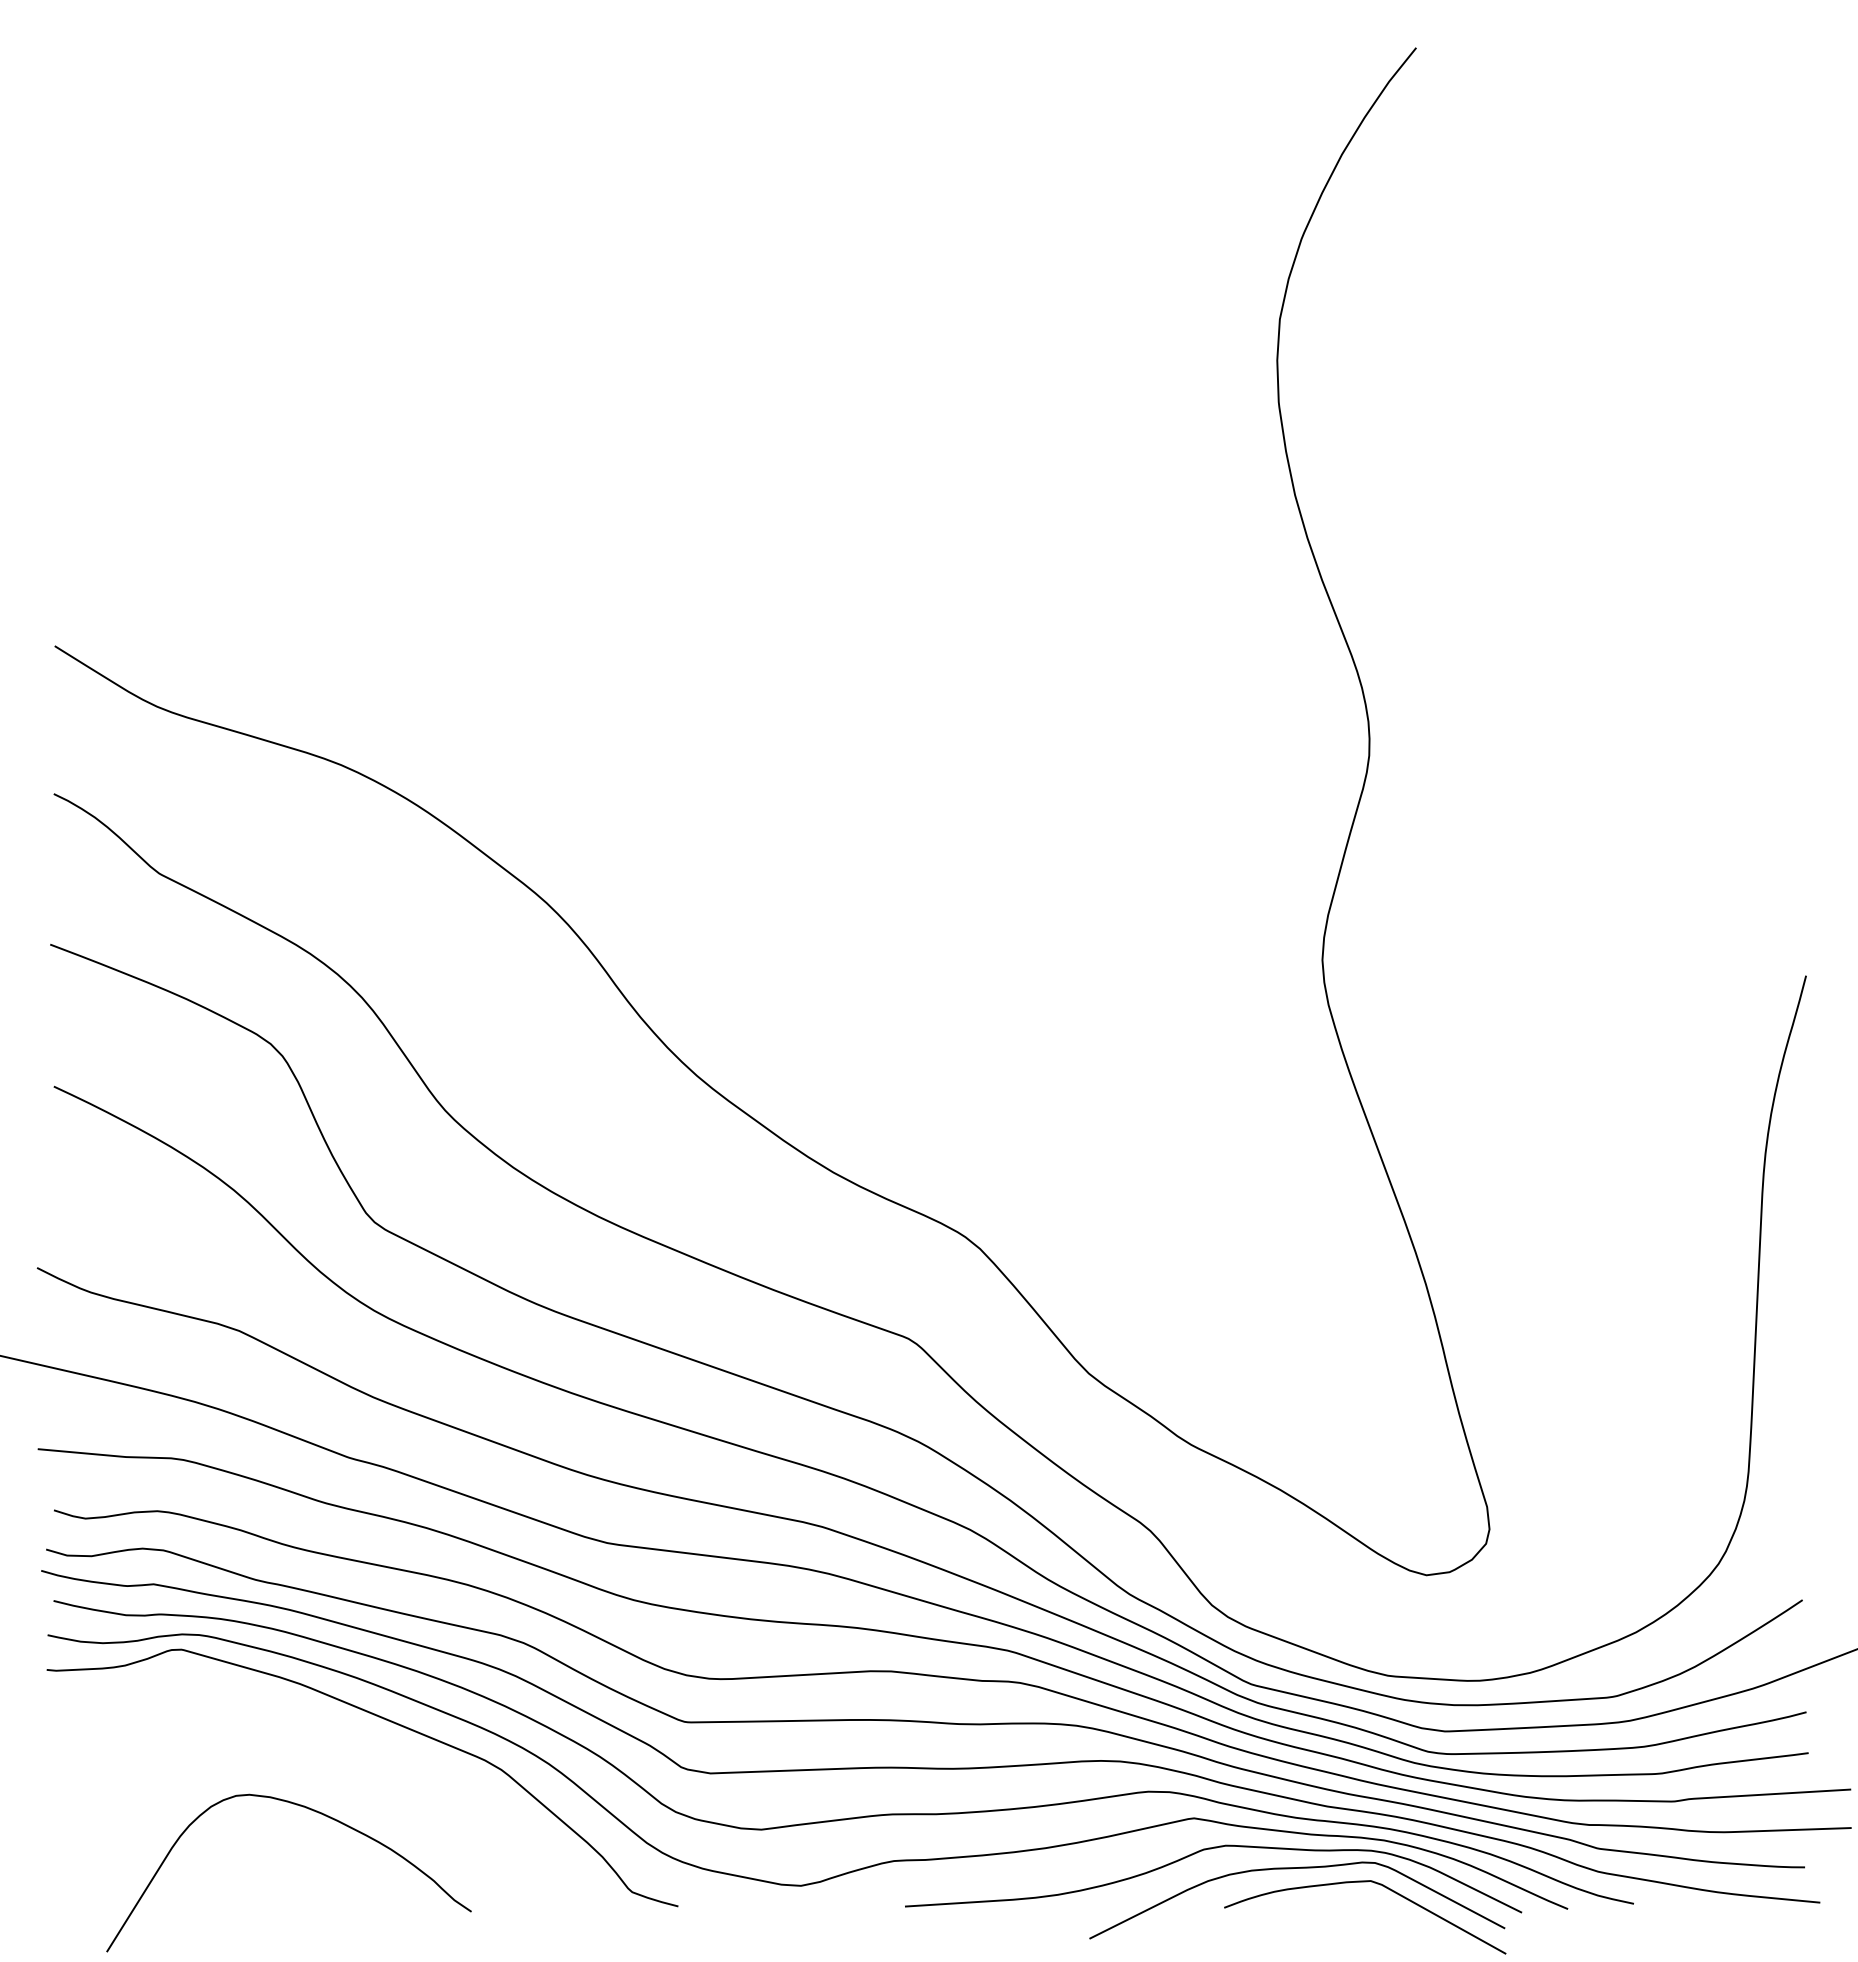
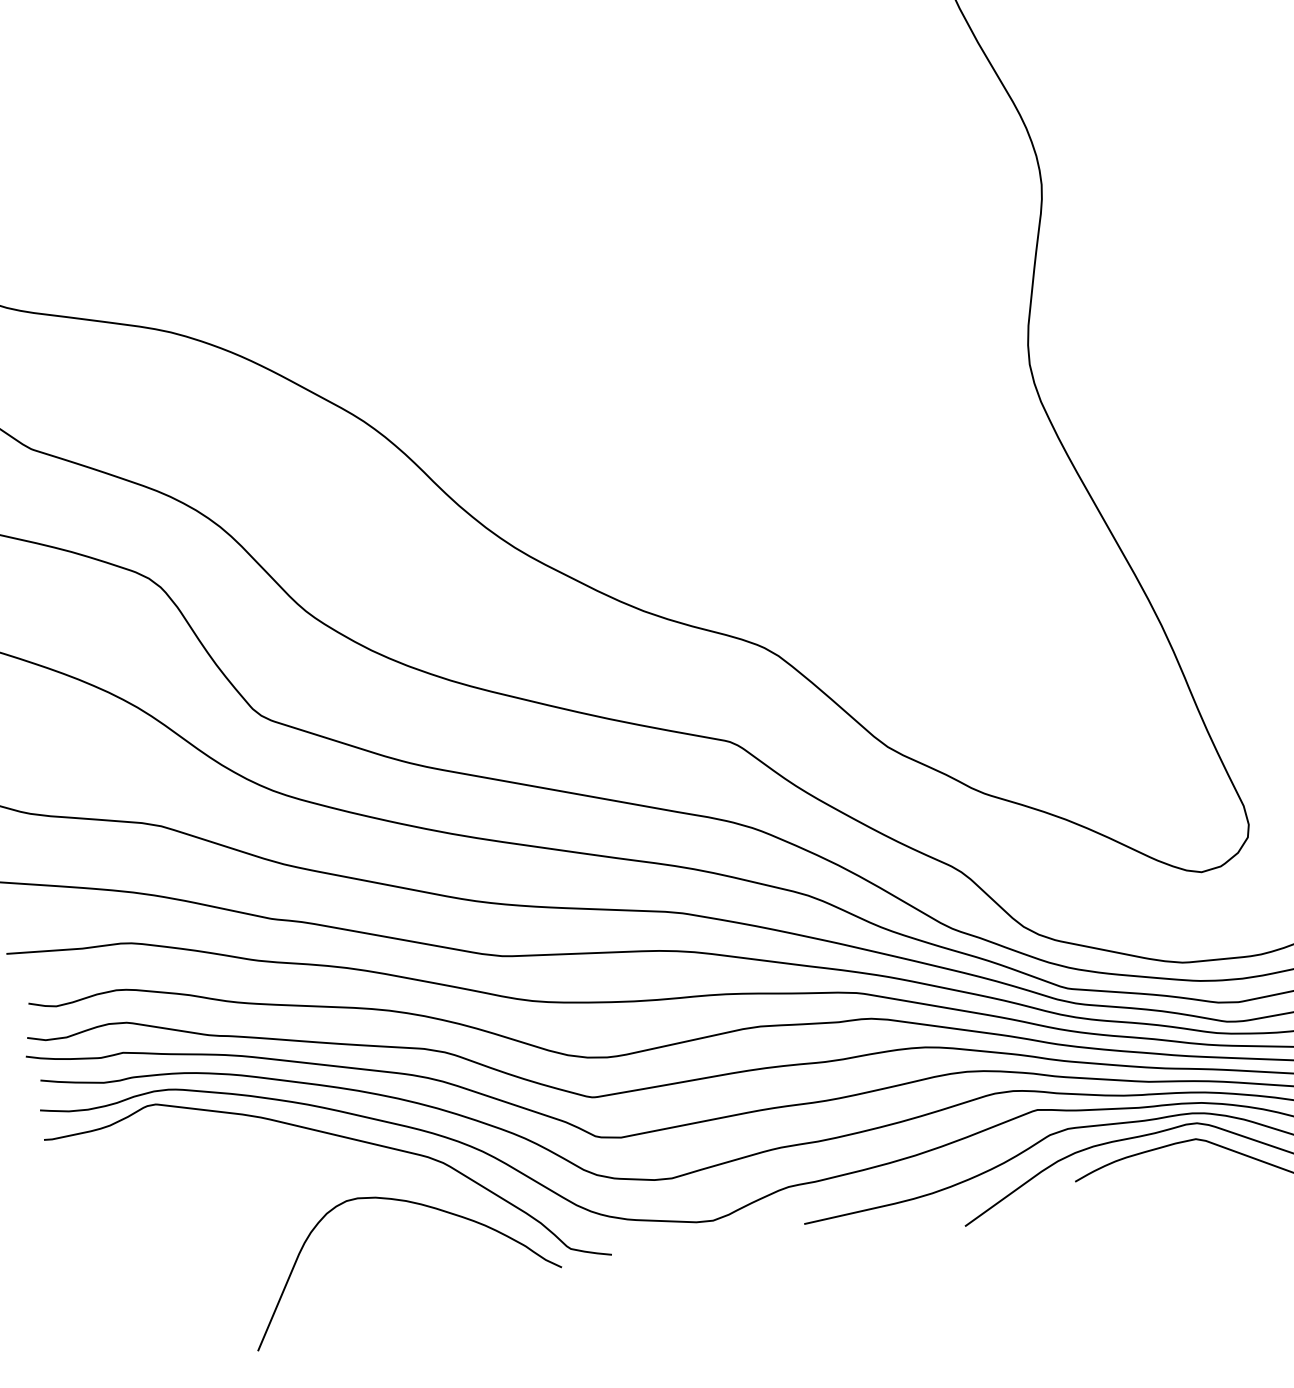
curve: (313, 1811) -> (414, 1203), moved

